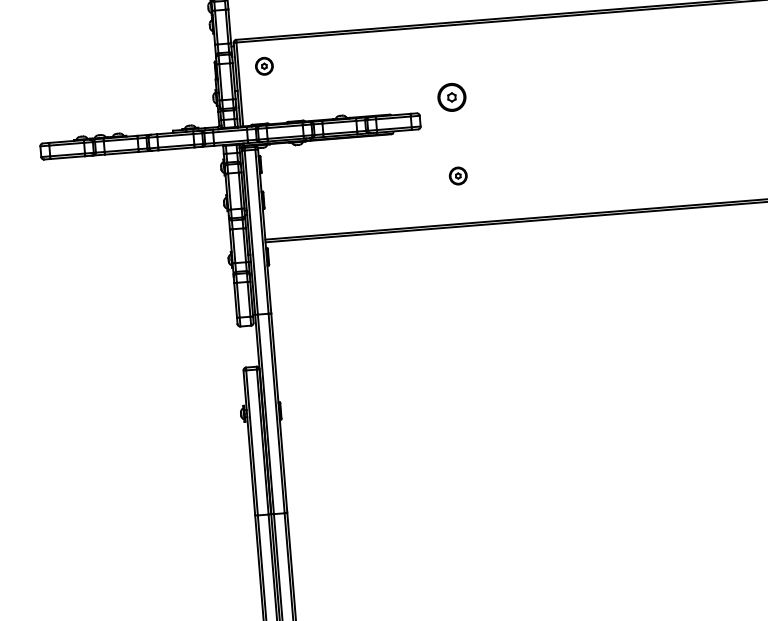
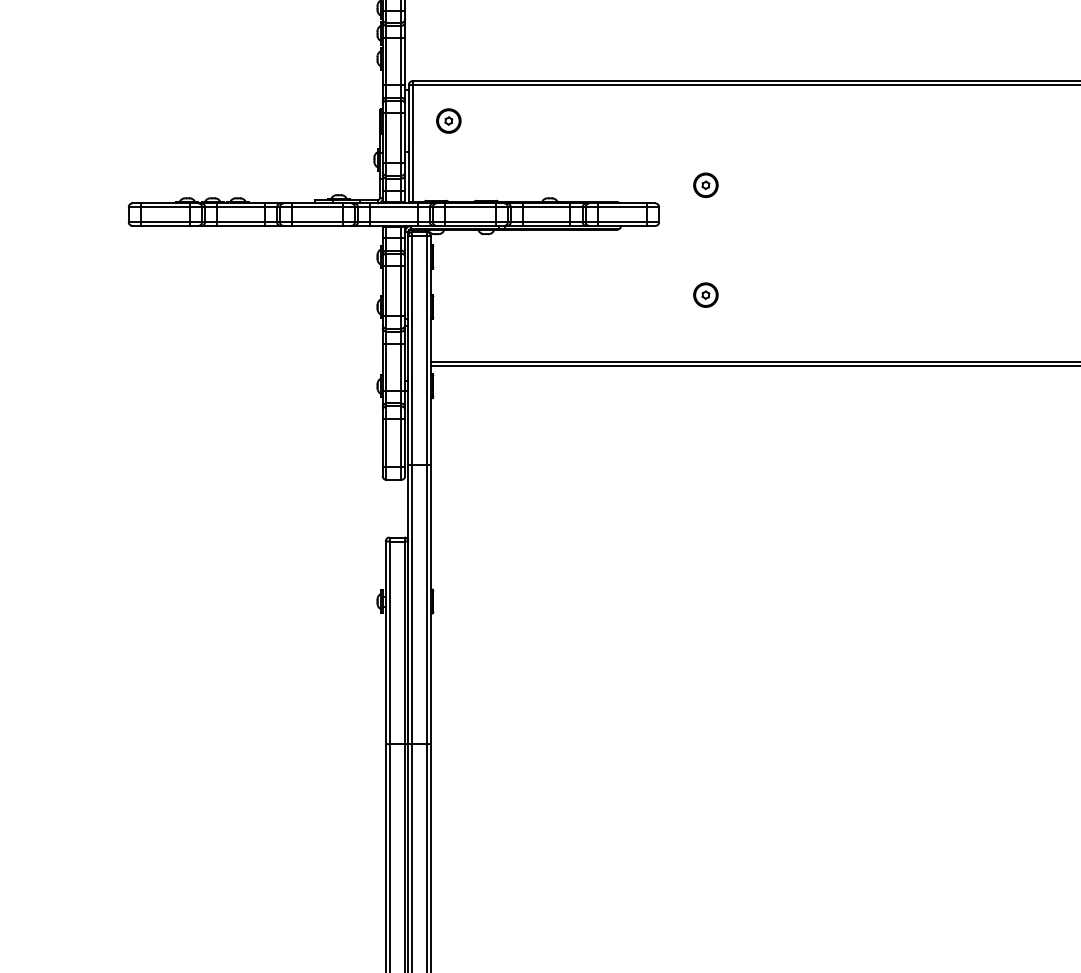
part: (451, 97) -> (705, 185), size x0.62

